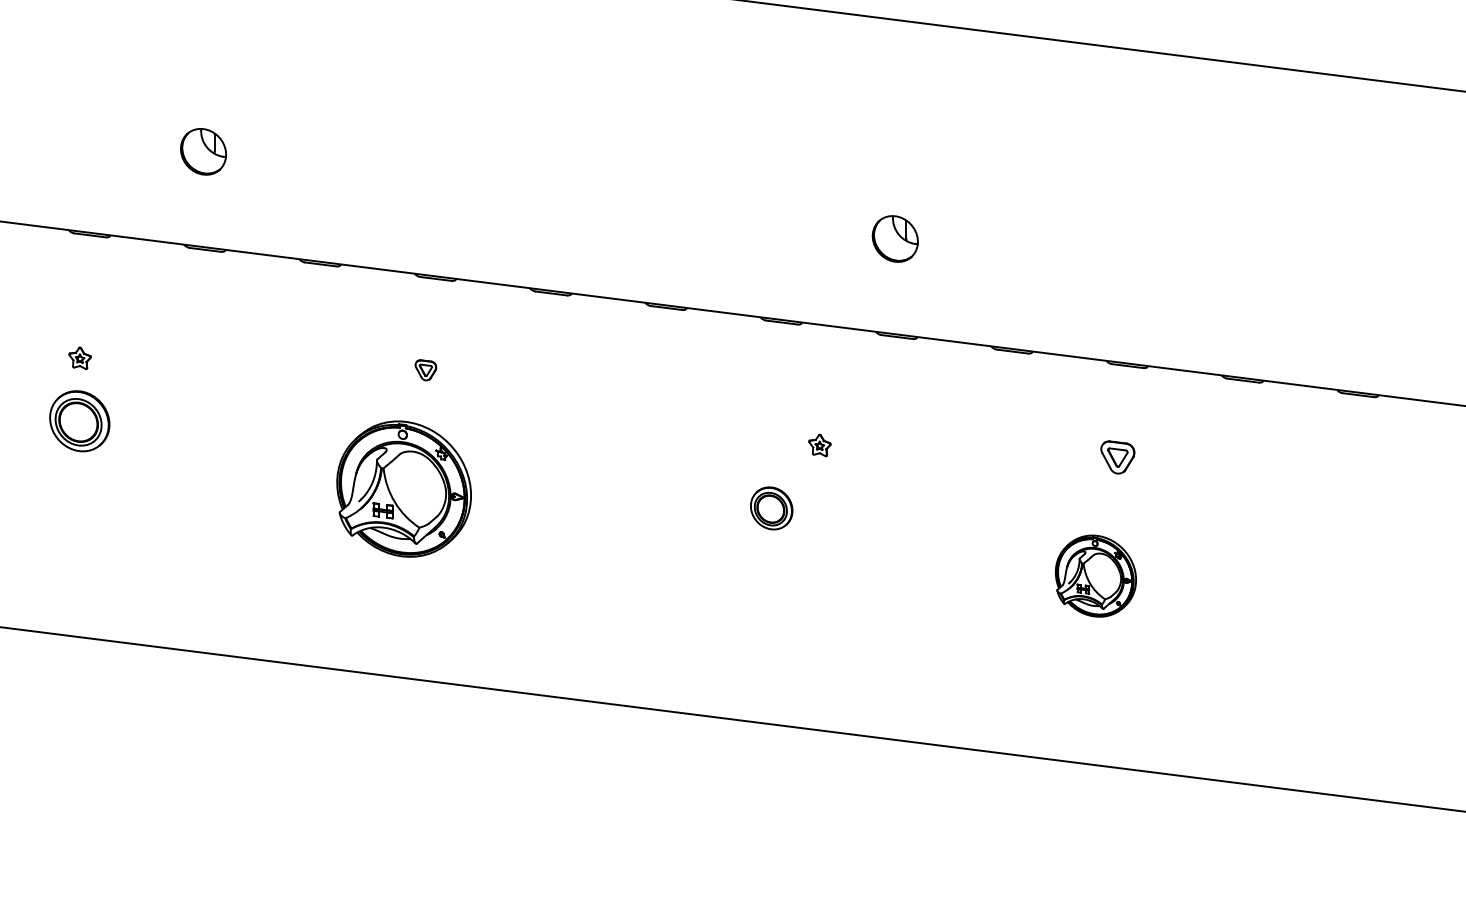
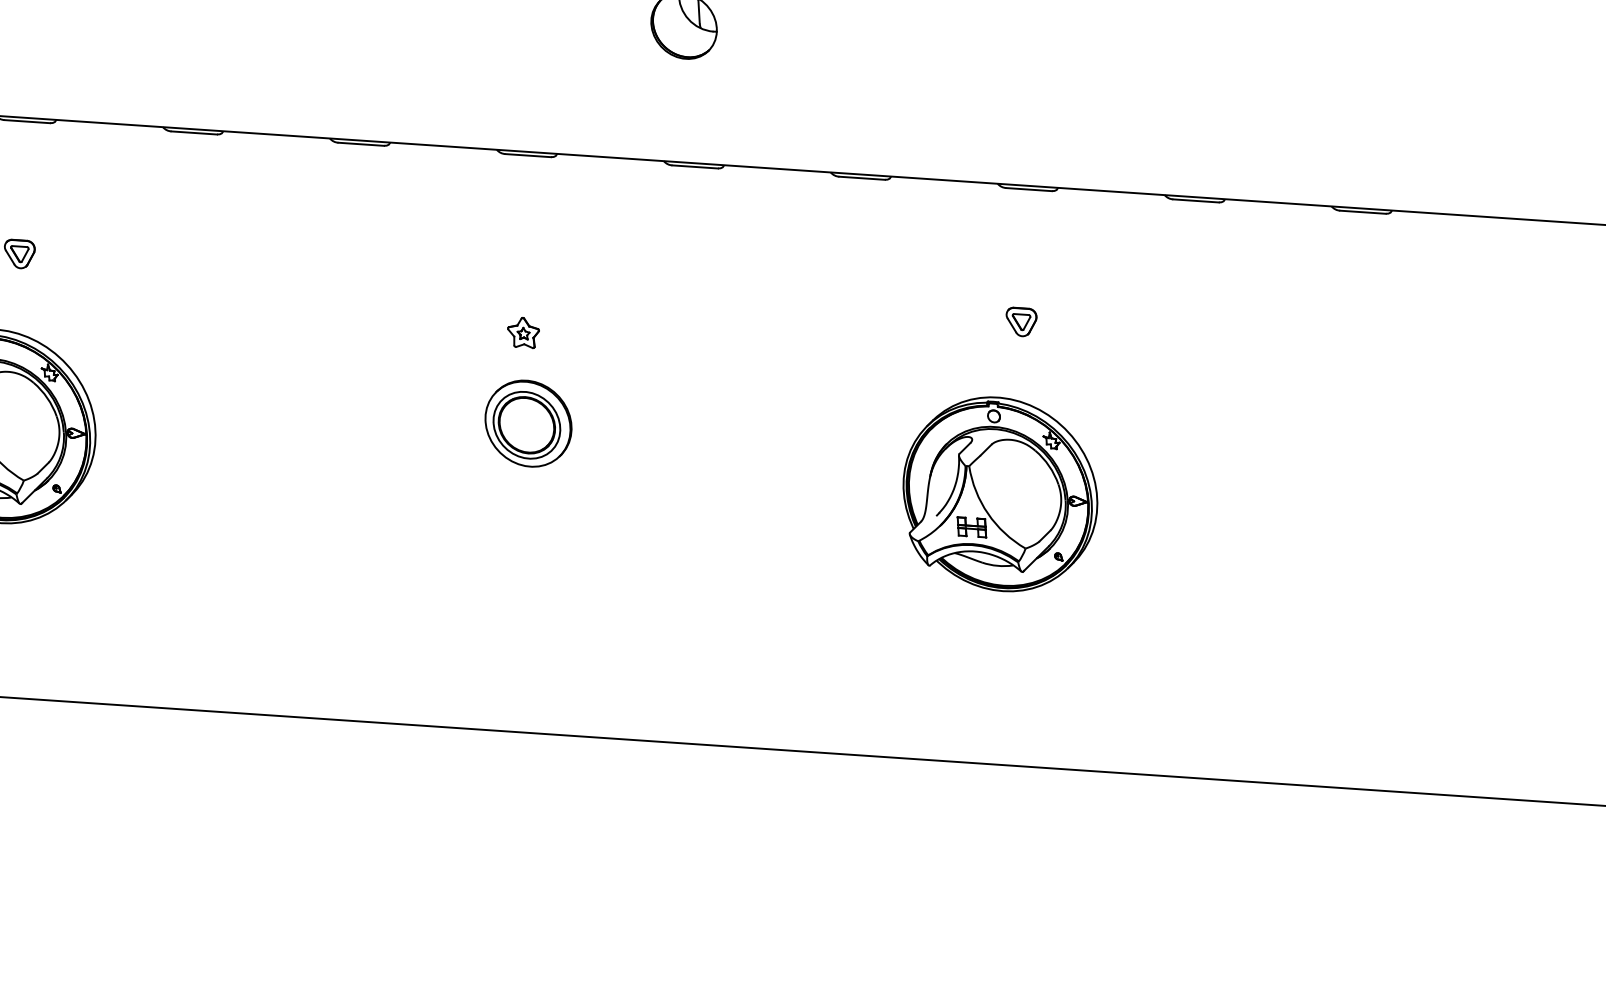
part: (819, 445) -> (523, 333), moved
part: (1117, 457) -> (1021, 321), size x0.62
part: (771, 508) -> (528, 423), size x1.43
part: (1095, 575) -> (999, 493), size x1.67

